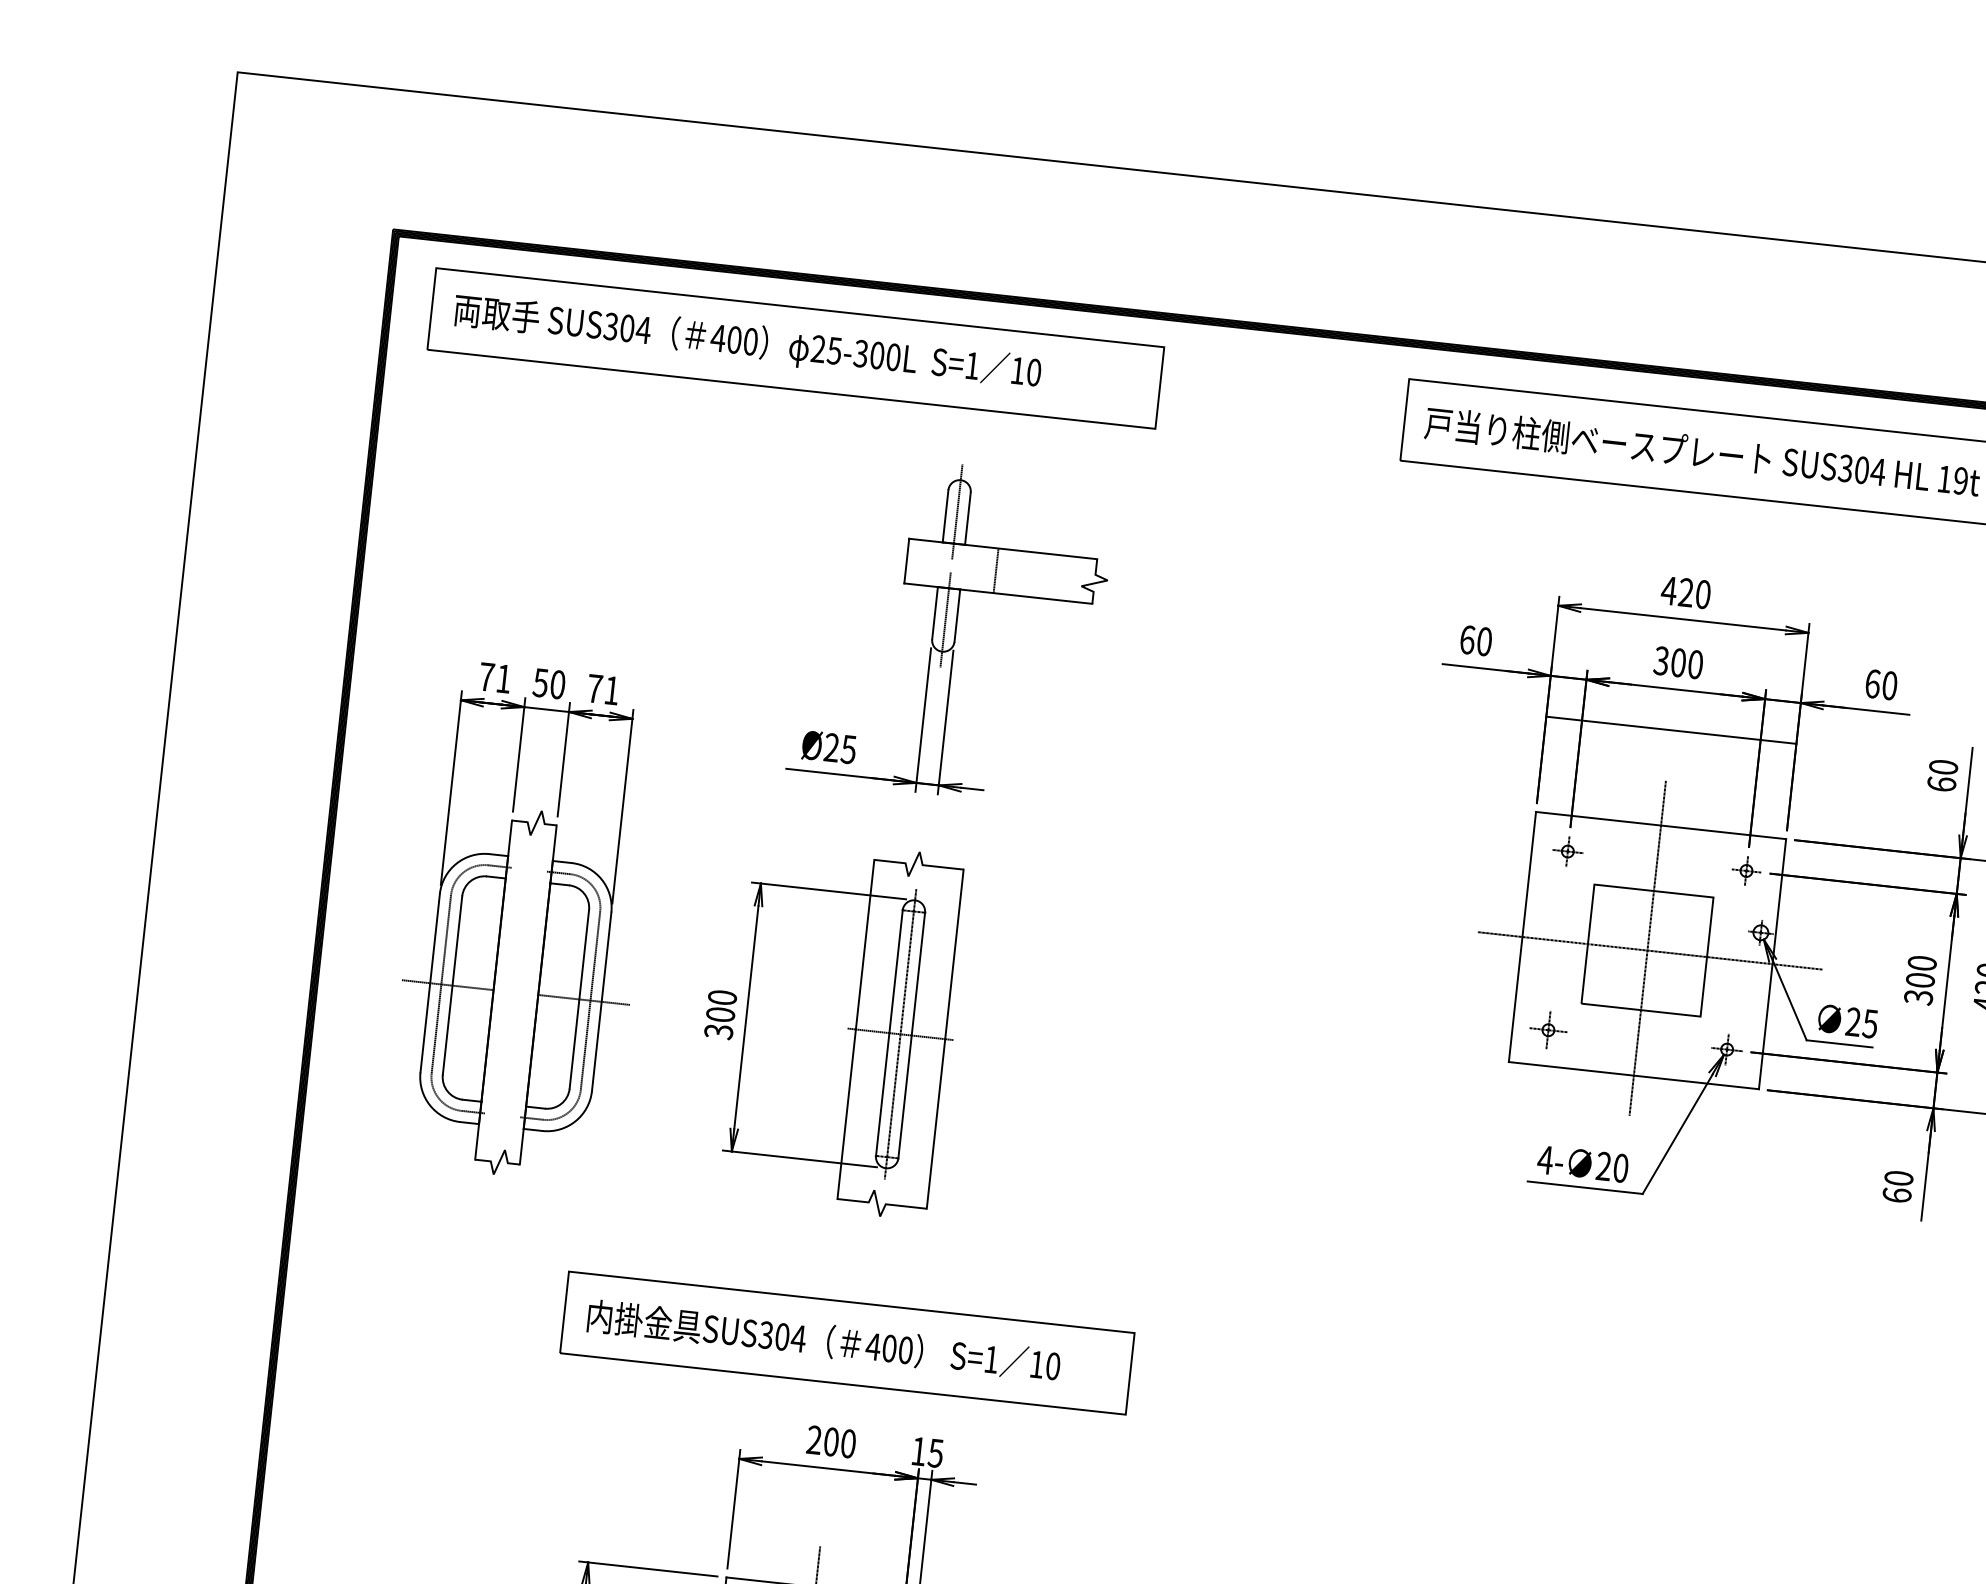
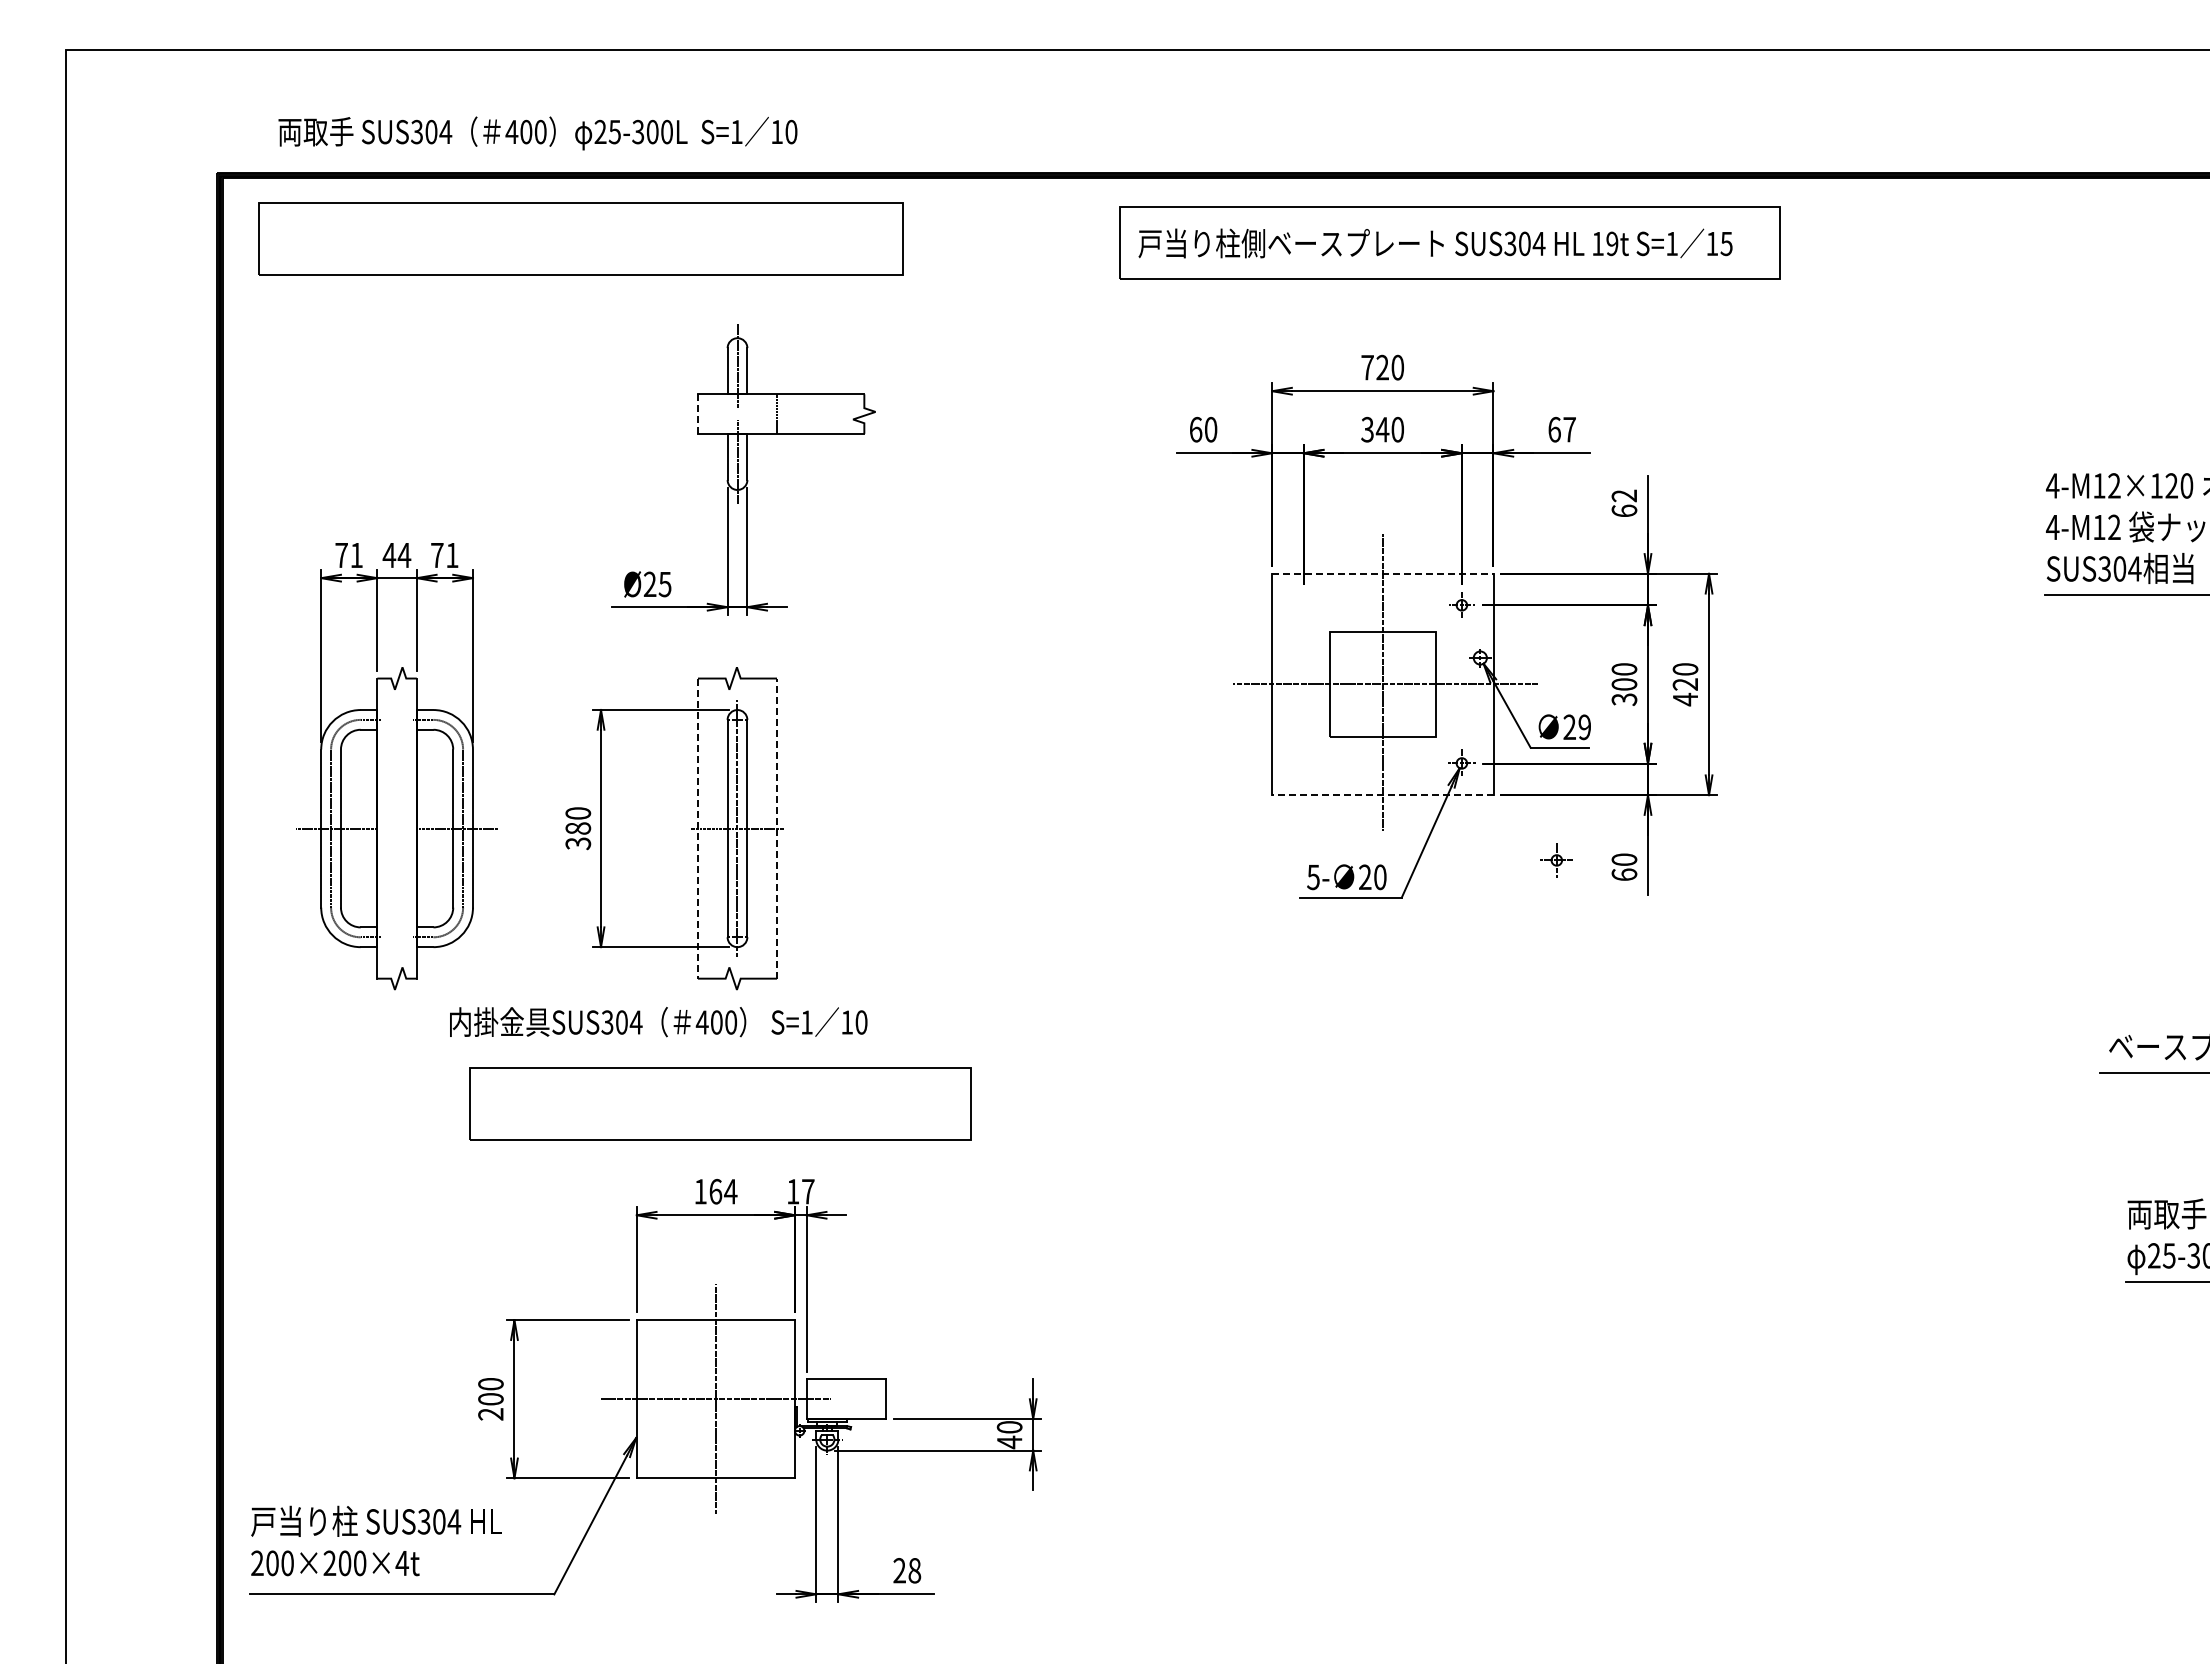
text: (747, 342) -> (537, 133), moved
line: (906, 561) -> (697, 414), solid -> dashed
text: (1669, 590) -> (1367, 367), 420 -> 720
text: (1678, 662) -> (1382, 429), 300 -> 340
text: (548, 683) -> (396, 555), 50 -> 44
text: (1889, 685) -> (1569, 429), 60 -> 67
line: (1671, 730) -> (1382, 489), removed
text: (1943, 766) -> (1624, 495), 60 -> 62
line: (1660, 825) -> (1382, 573), solid -> dashed
part: (1568, 850) -> (1304, 604), removed
text: (720, 1014) -> (578, 828), 300 -> 380
text: (1870, 1024) -> (1584, 727), 25 -> 29
line: (855, 1030) -> (697, 829), solid -> dashed
part: (1548, 1030) -> (1556, 860), moved
line: (945, 1039) -> (777, 828), solid -> dashed
line: (1633, 1076) -> (1382, 795), solid -> dashed
text: (1545, 1160) -> (1313, 877), 4- -> 5-
text: (823, 1341) -> (658, 1022), moved
text: (831, 1441) -> (715, 1191), 200 -> 164
text: (935, 1452) -> (807, 1191), 15 -> 17

